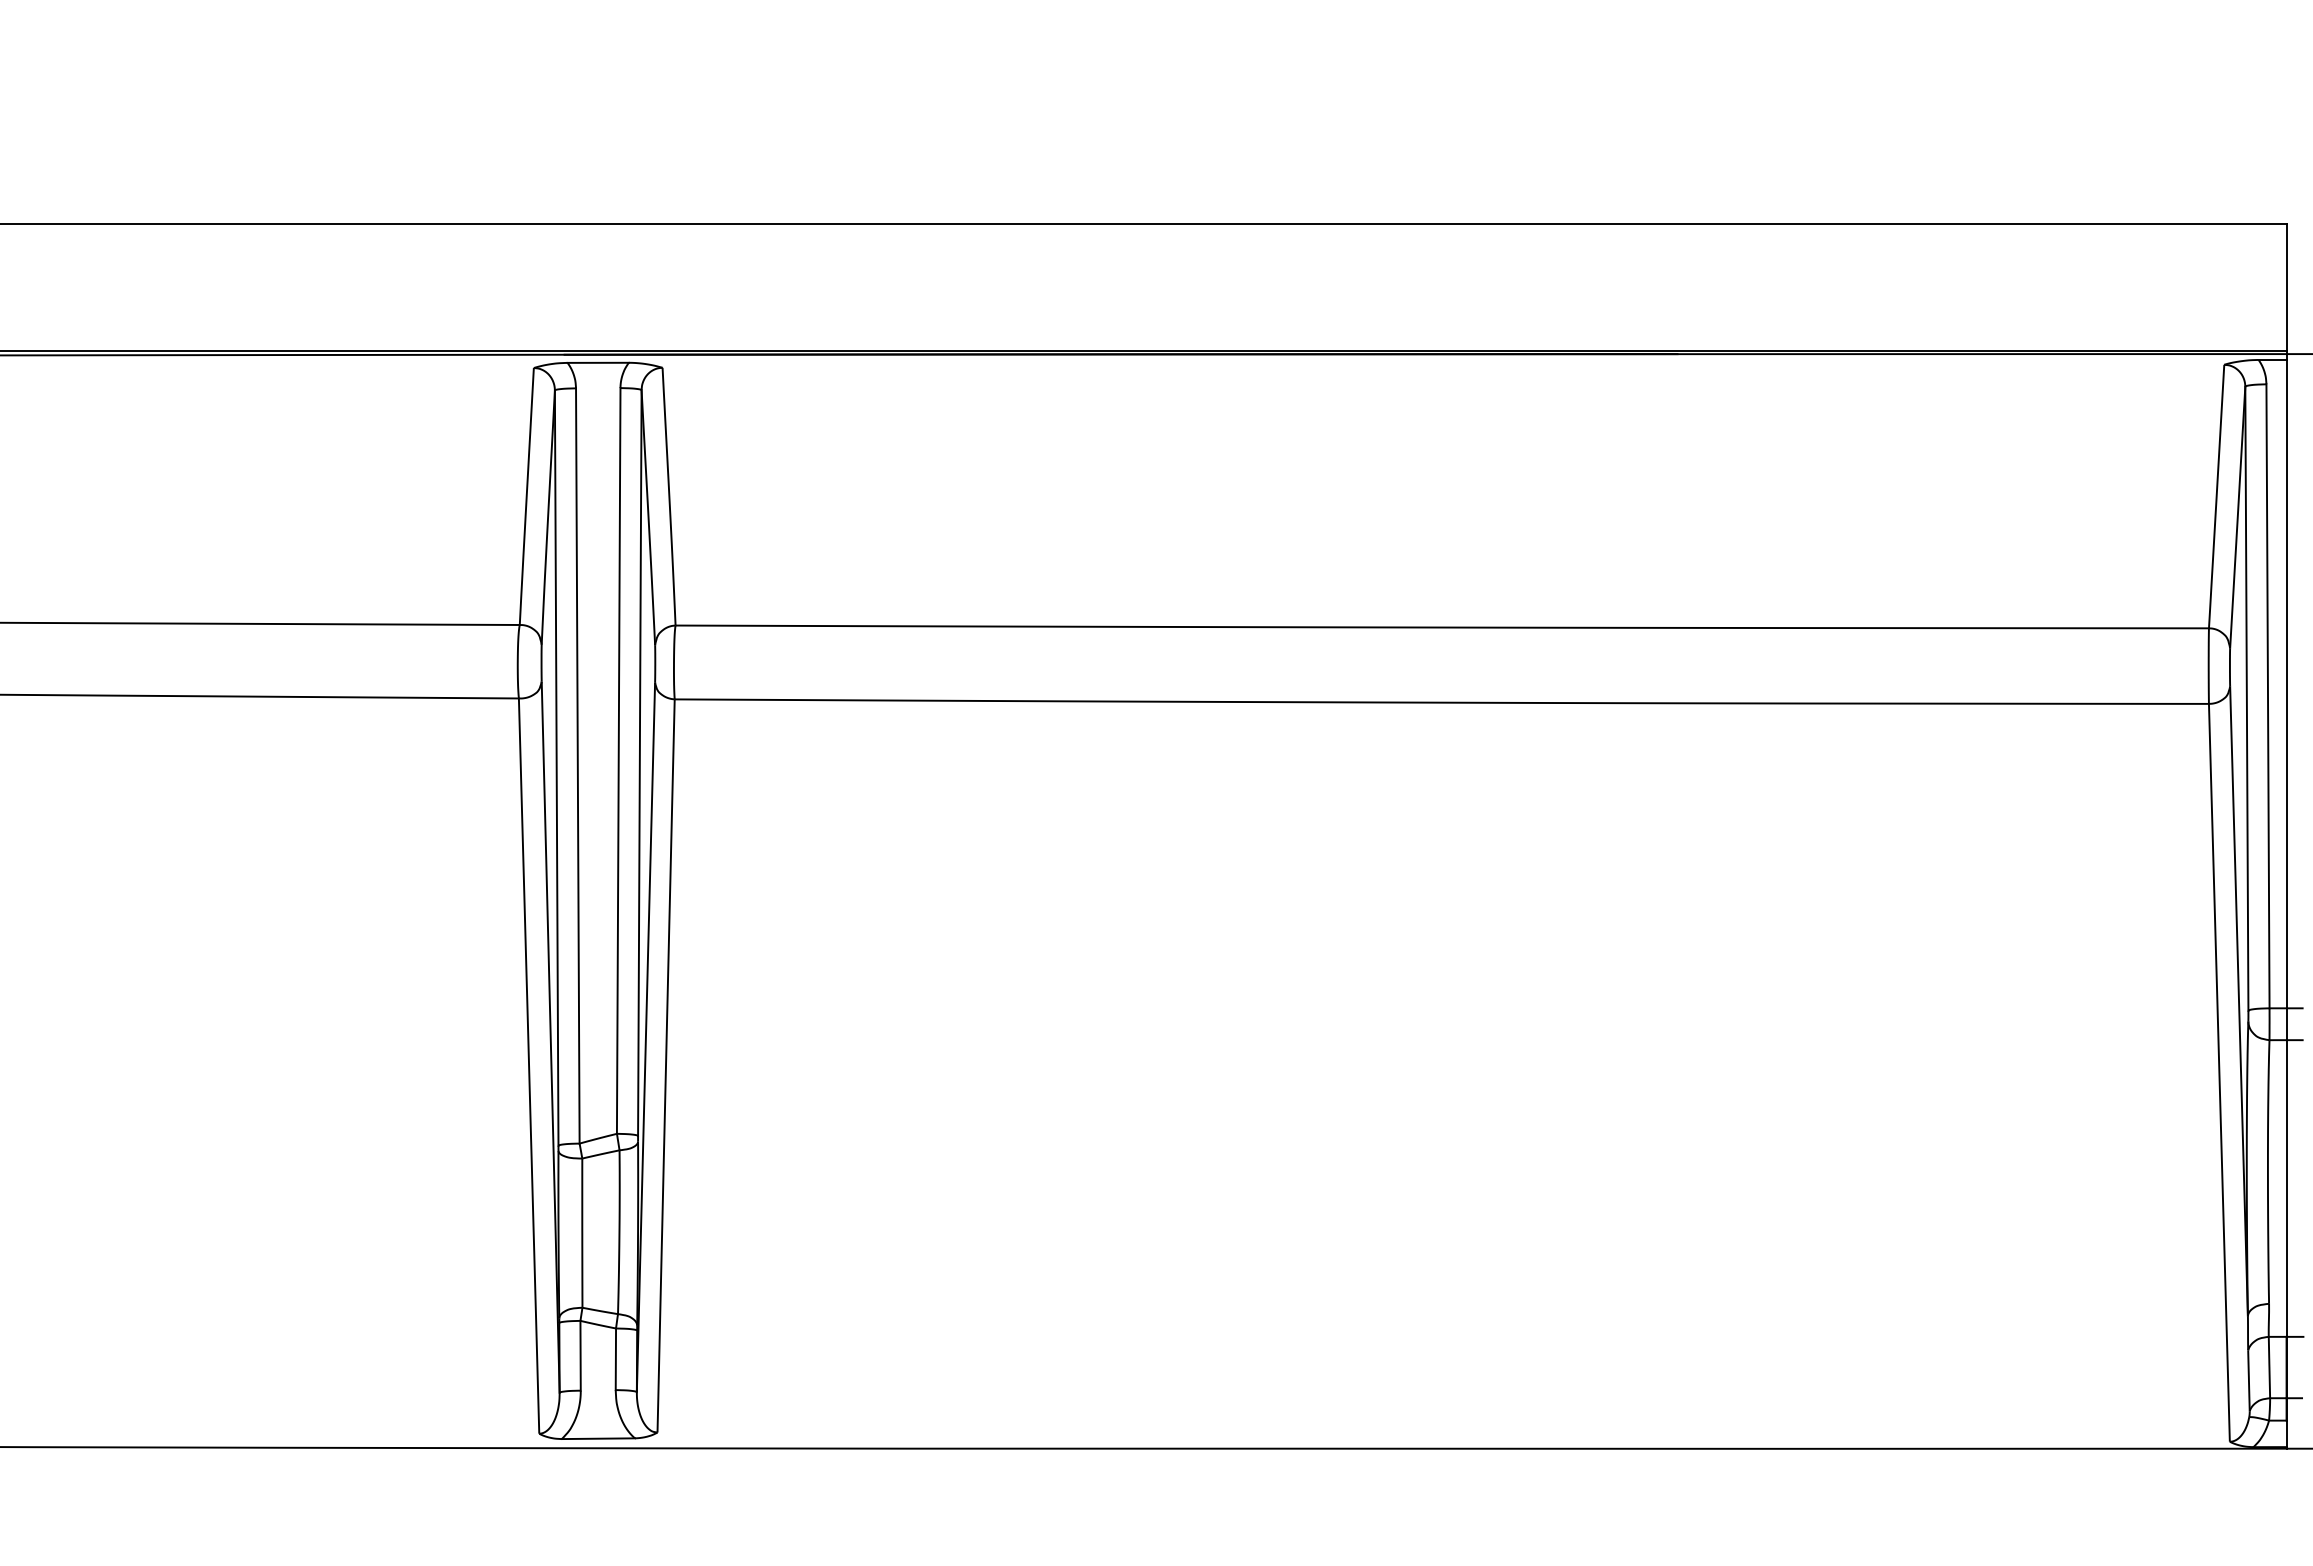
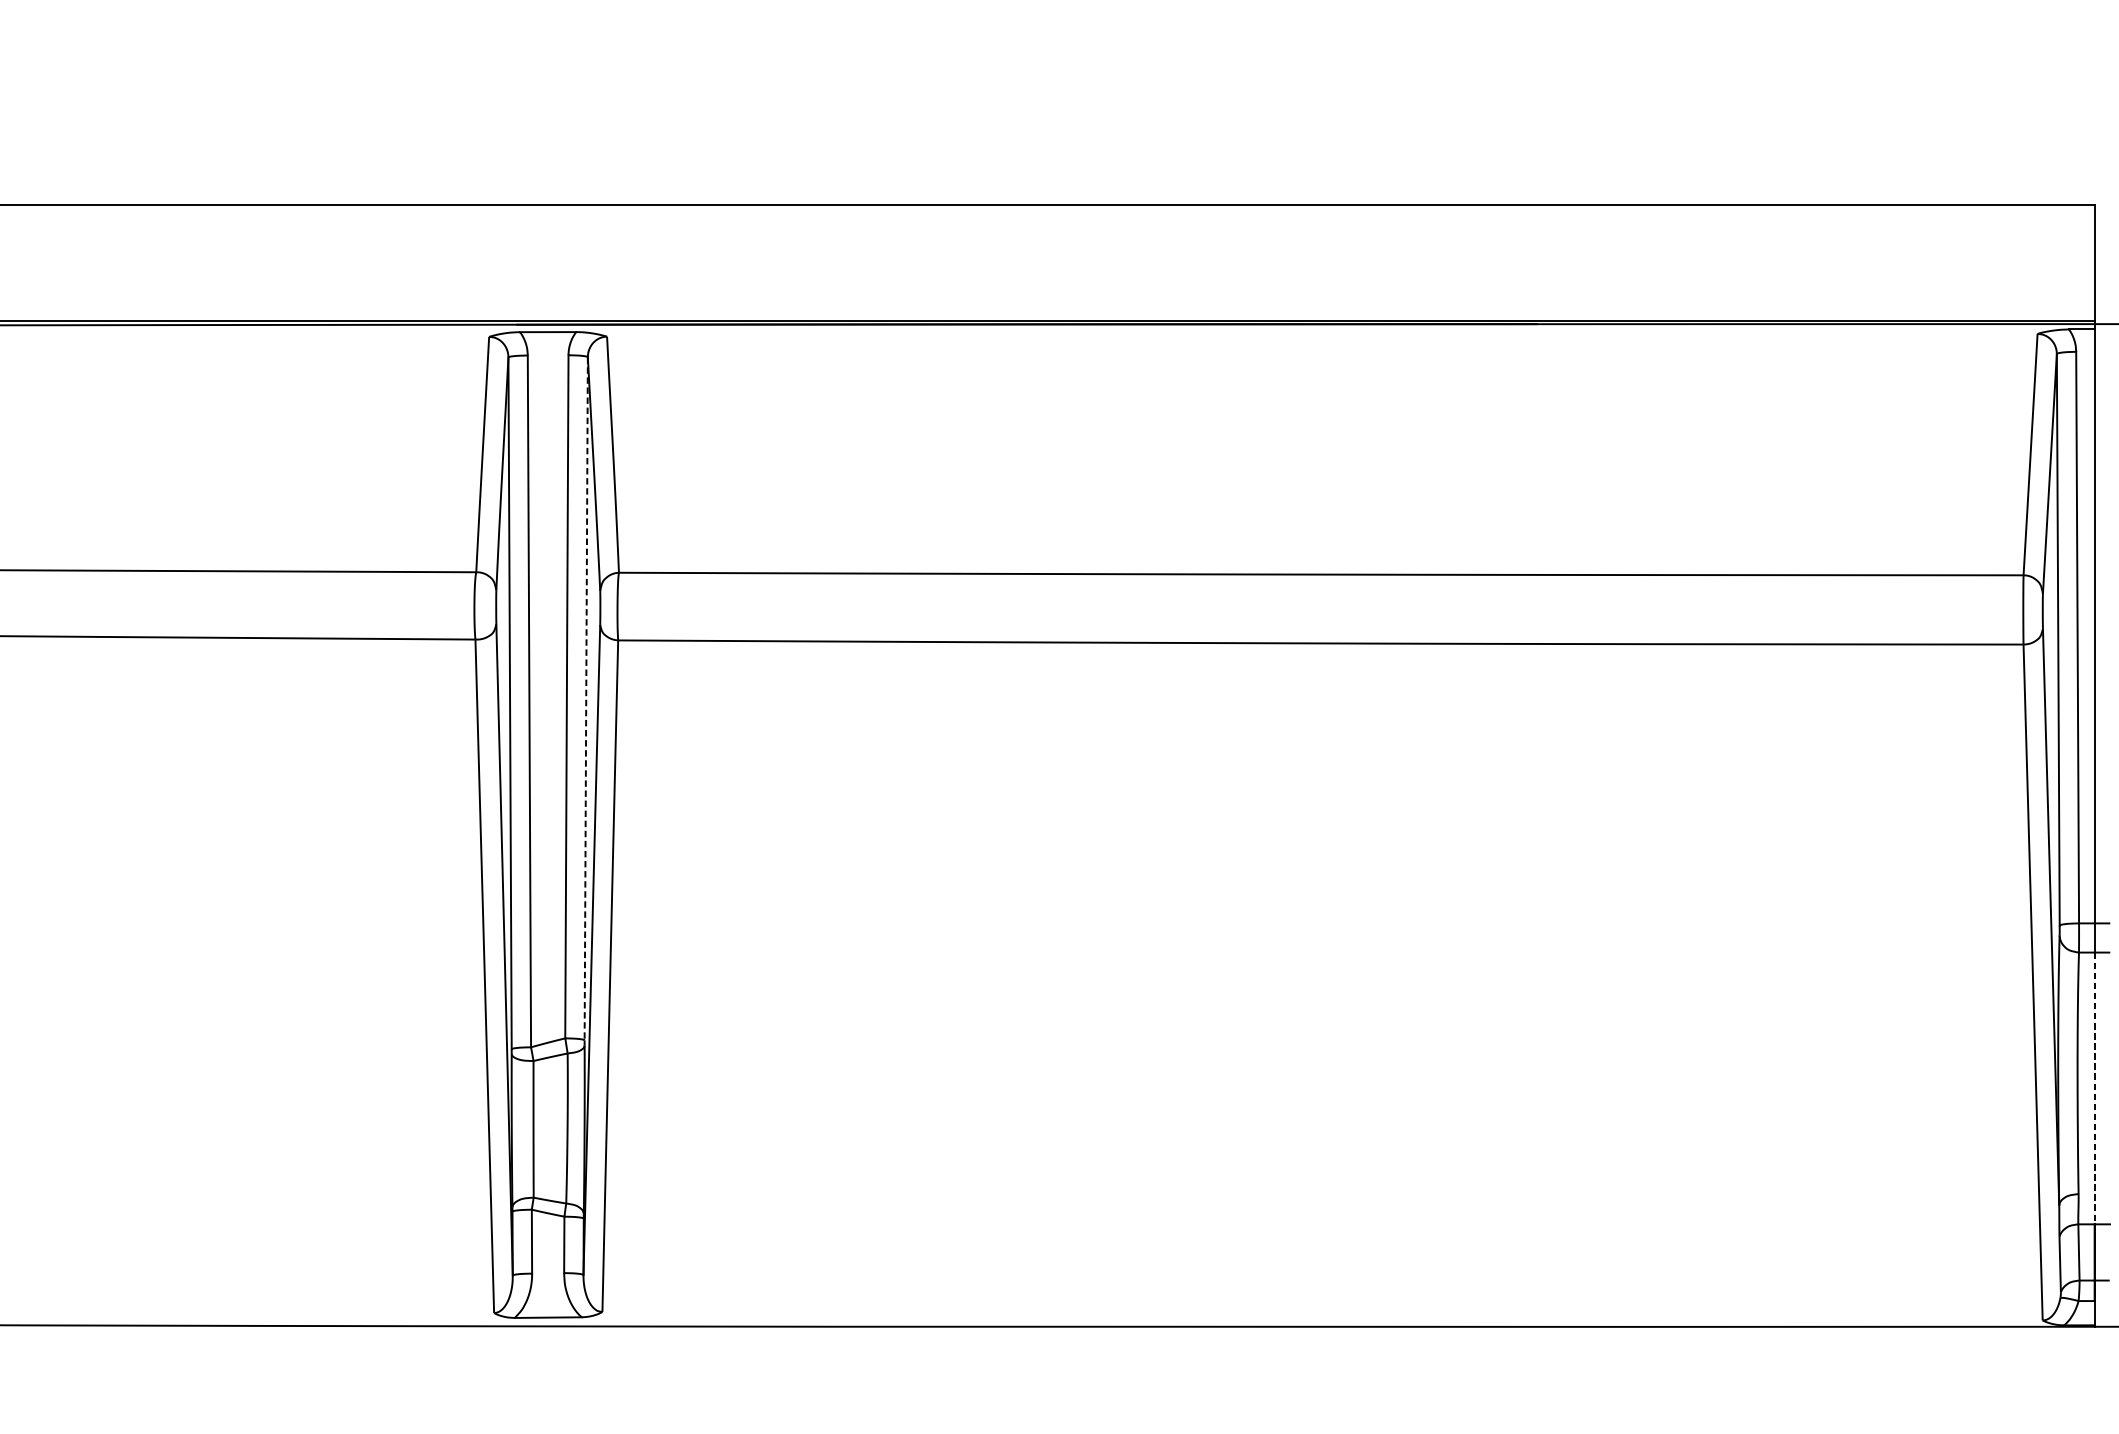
line: (639, 763) -> (585, 699), solid -> dashed
line: (2286, 1189) -> (2094, 1089), solid -> dashed

